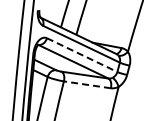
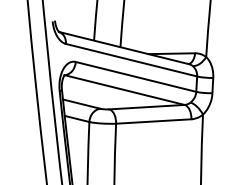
line: (82, 55) -> (136, 77), dashed -> solid
line: (87, 84) -> (153, 120), dashed -> solid

